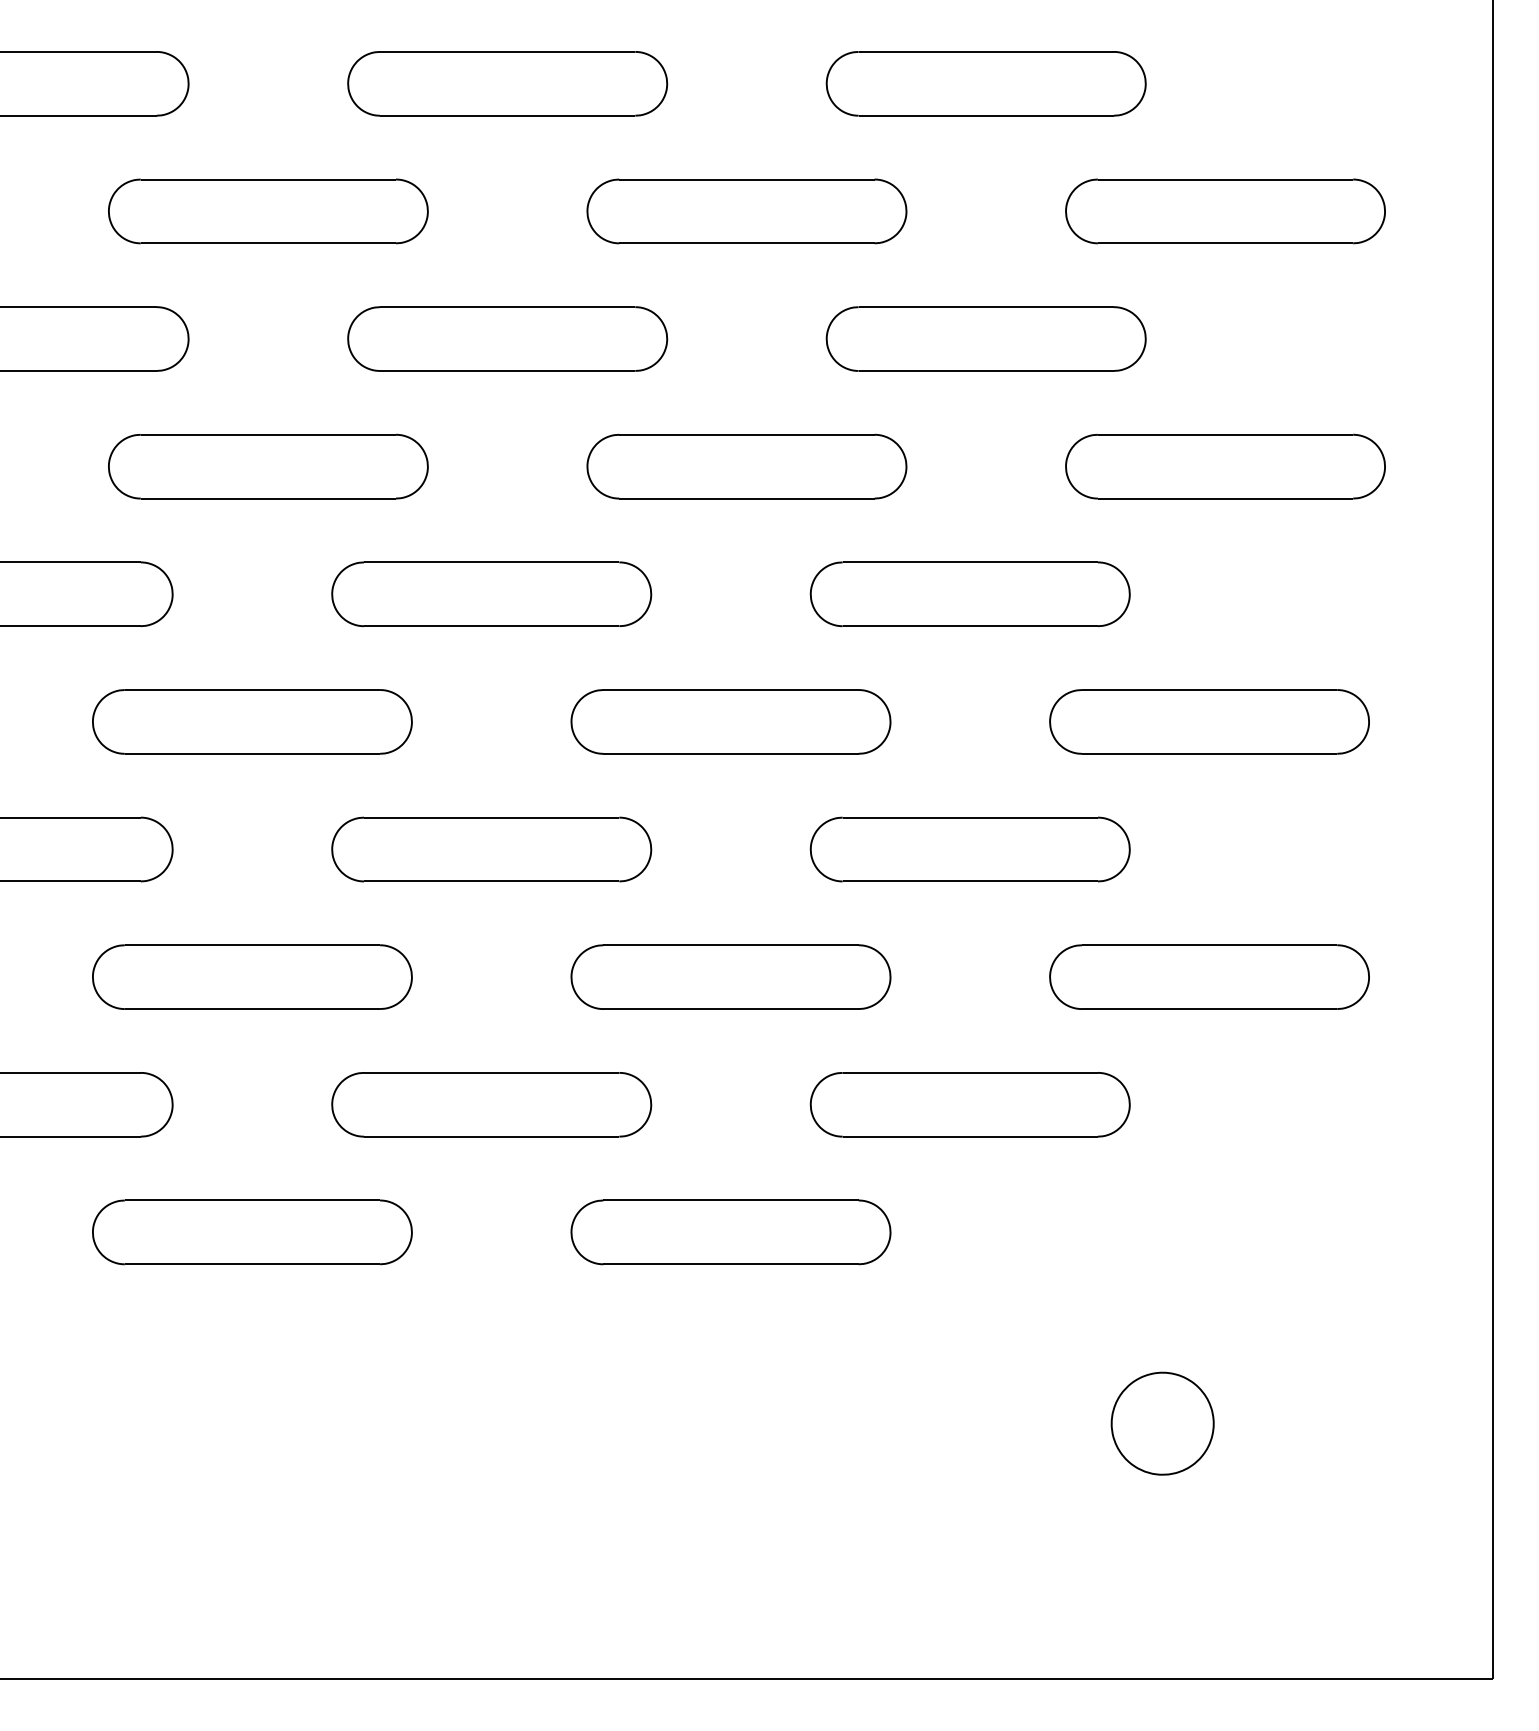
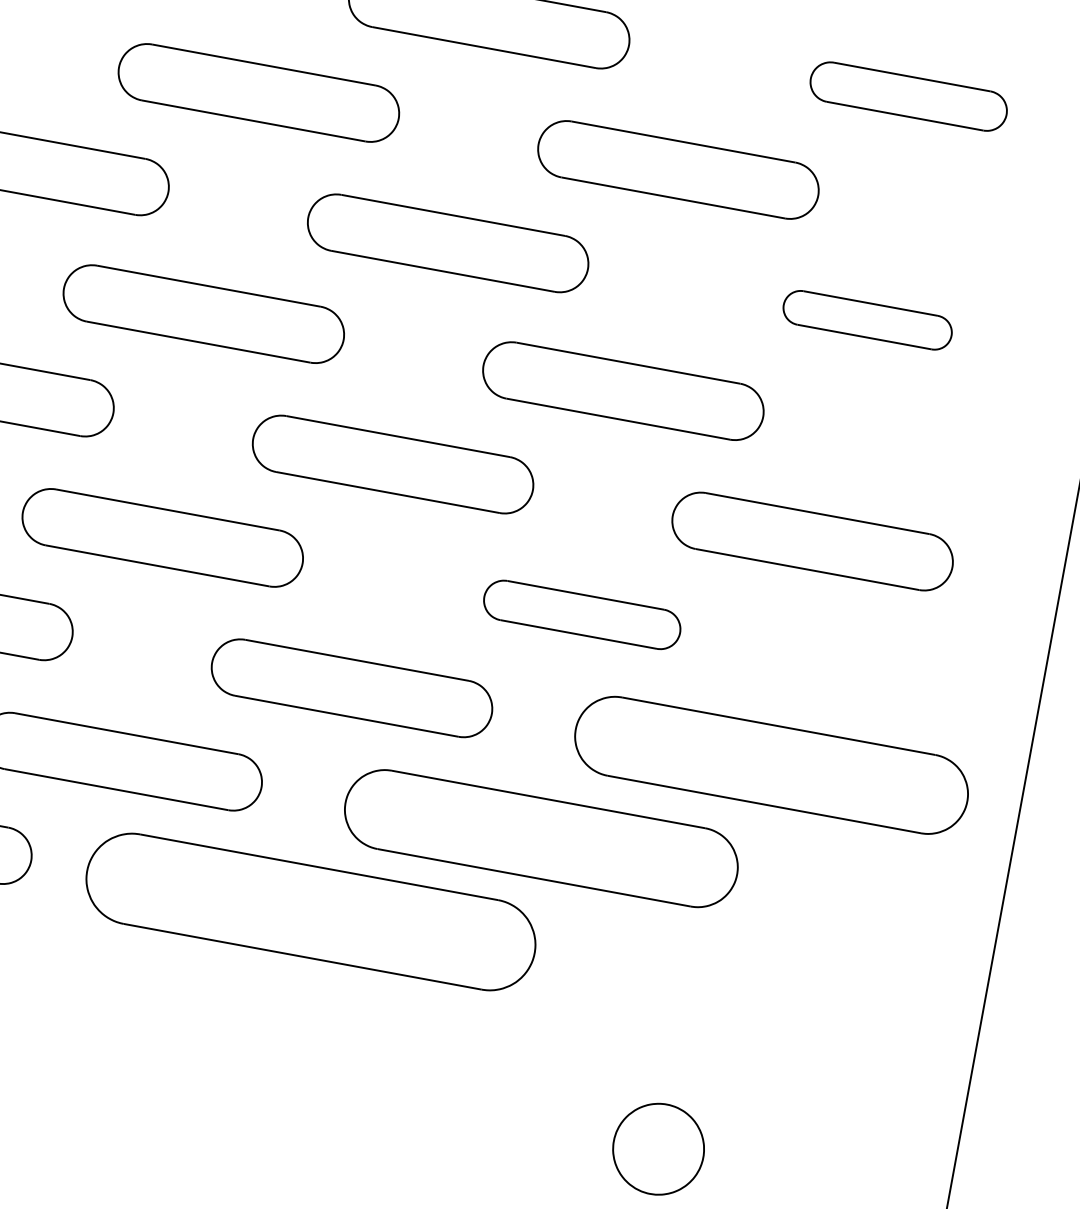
part: (1225, 211) -> (908, 96), size x0.7
part: (1225, 466) -> (867, 320), size x0.6
part: (969, 849) -> (581, 614), size x0.7
part: (1209, 976) -> (771, 764), size x1.4
part: (969, 1104) -> (540, 838), size x1.4
part: (730, 1232) -> (310, 912), size x1.6

